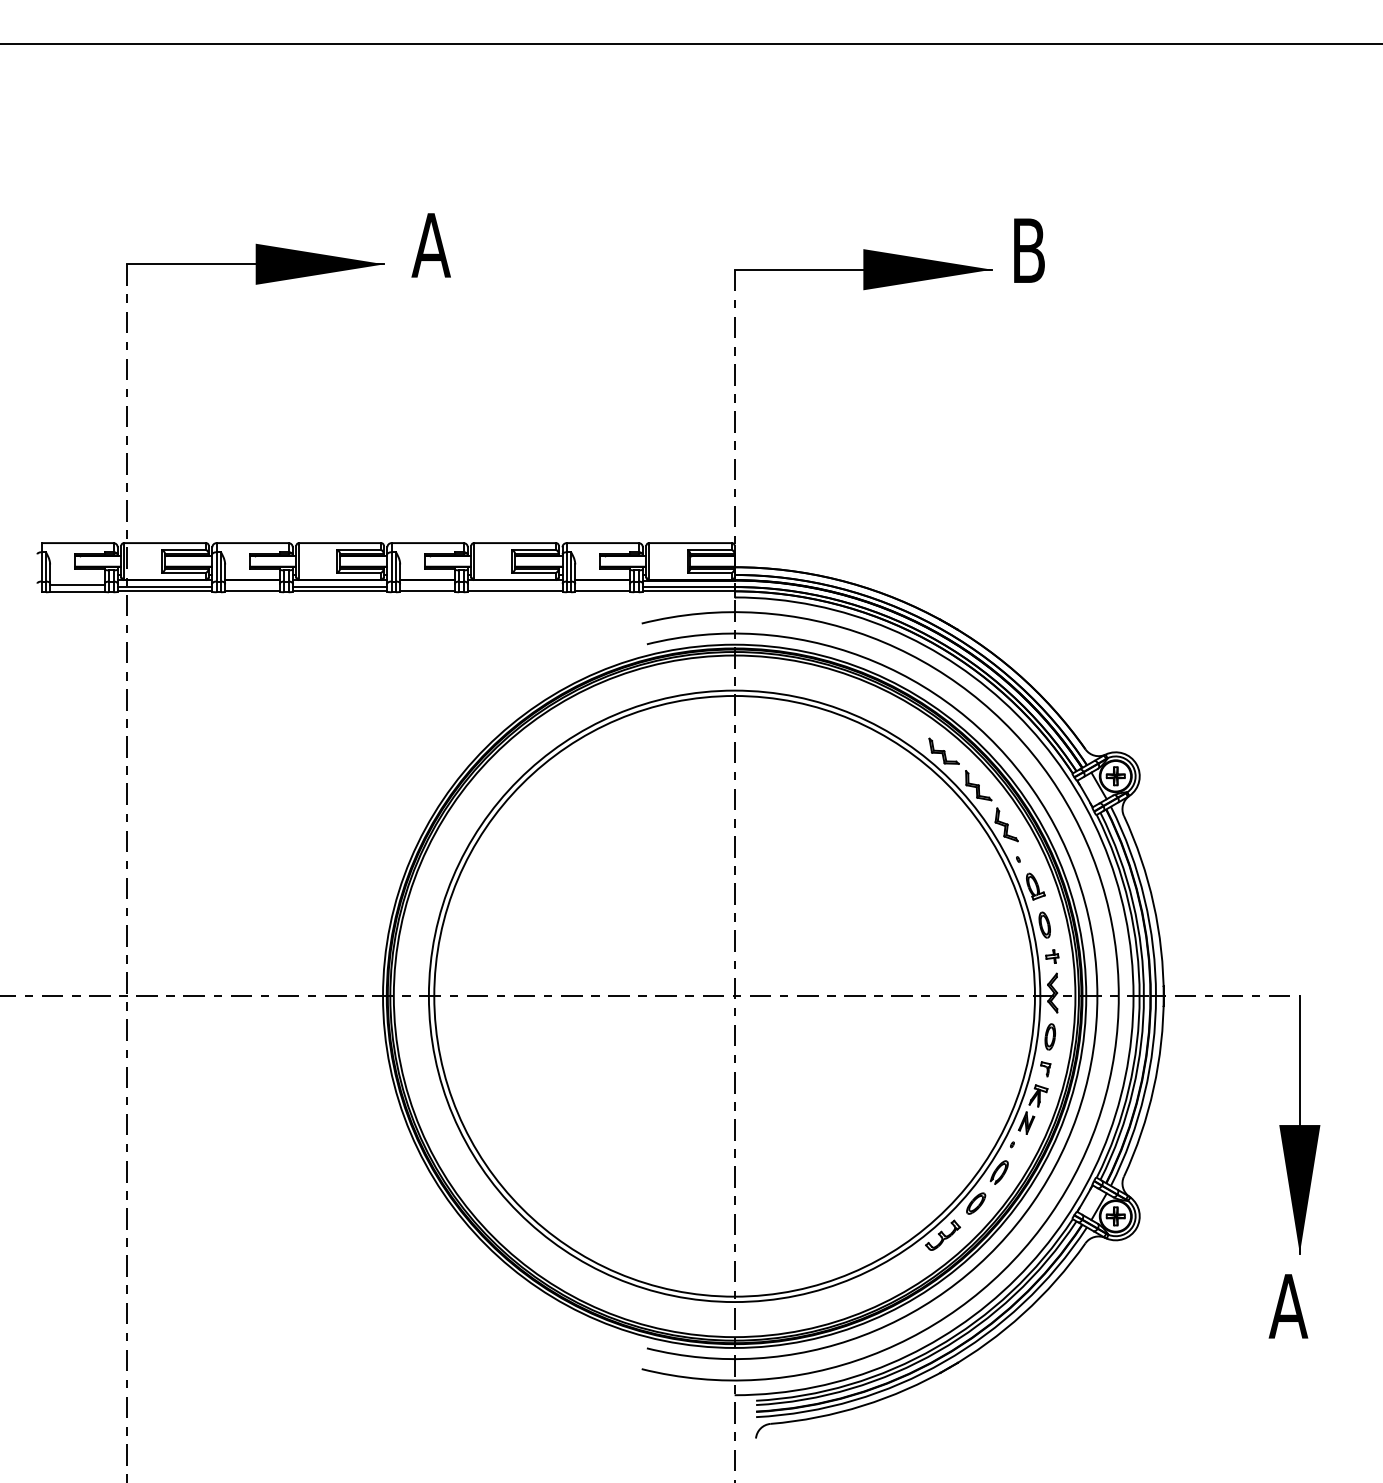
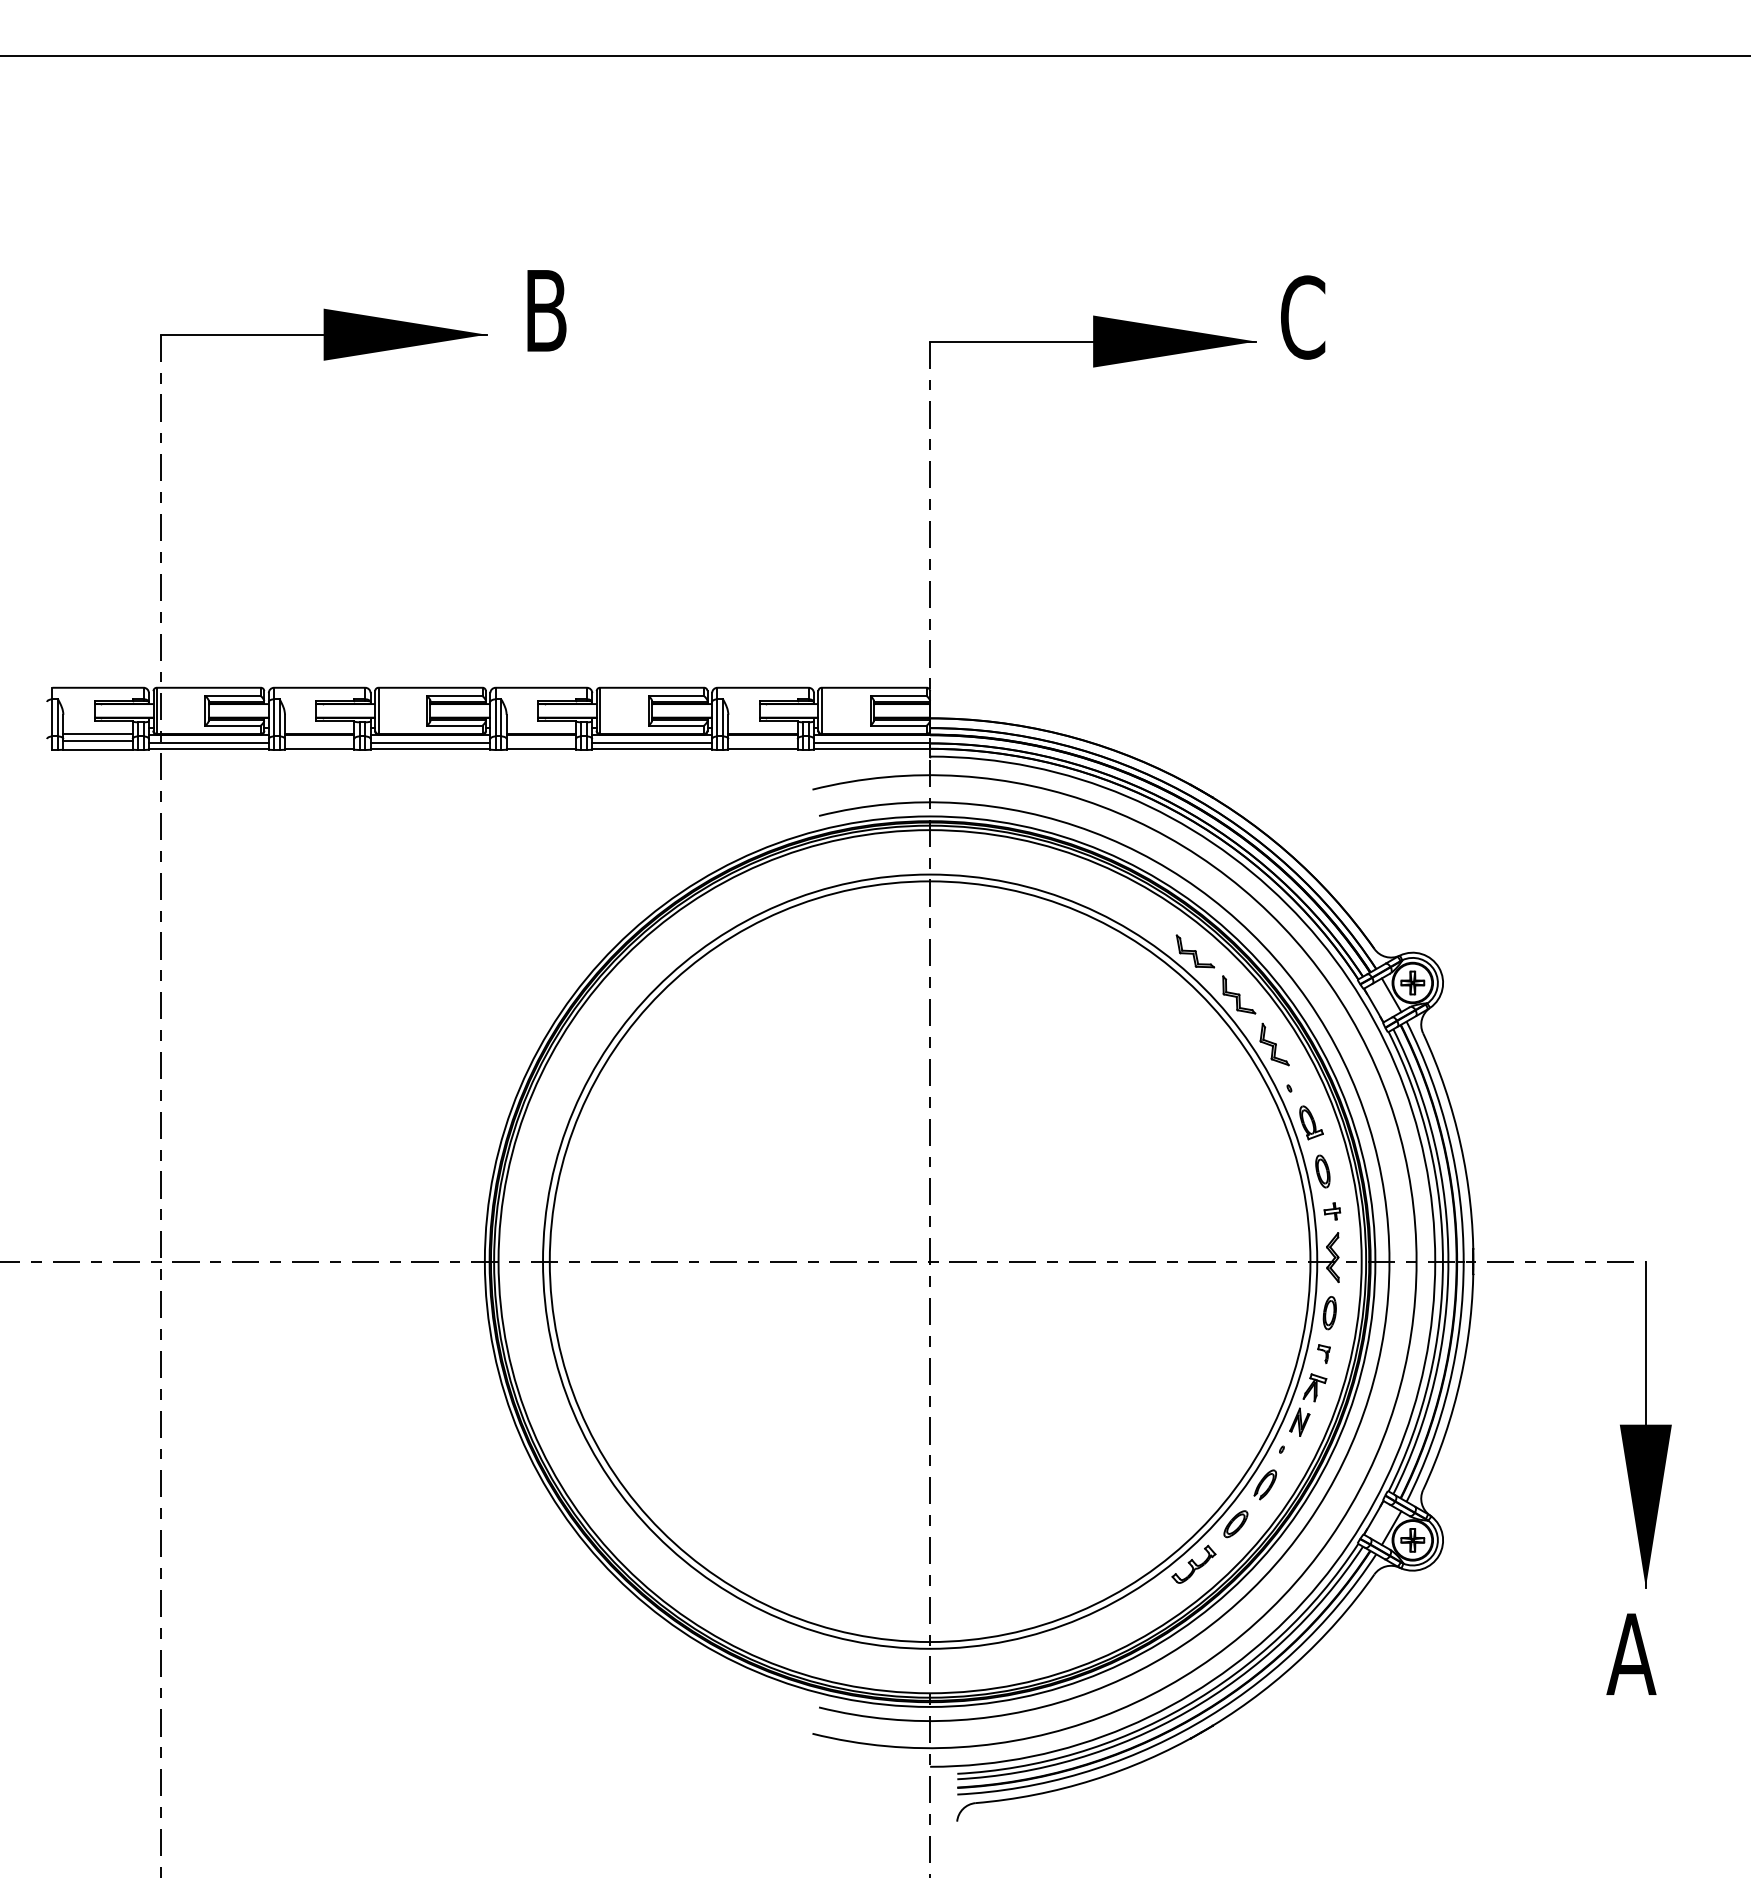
text: (430, 245) -> (545, 310), A -> B
text: (1029, 250) -> (1303, 317), B -> C
line: (77, 579) -> (97, 733), added
line: (515, 587) -> (652, 743), added

